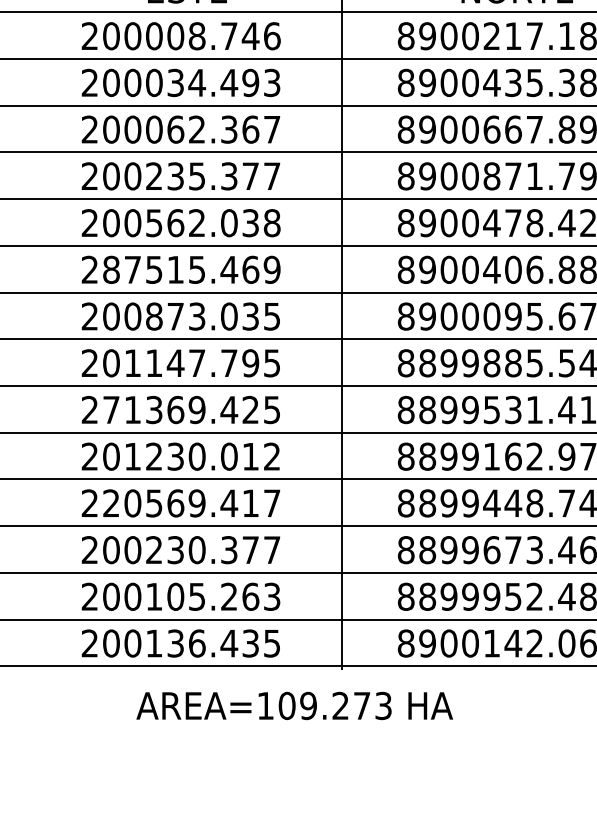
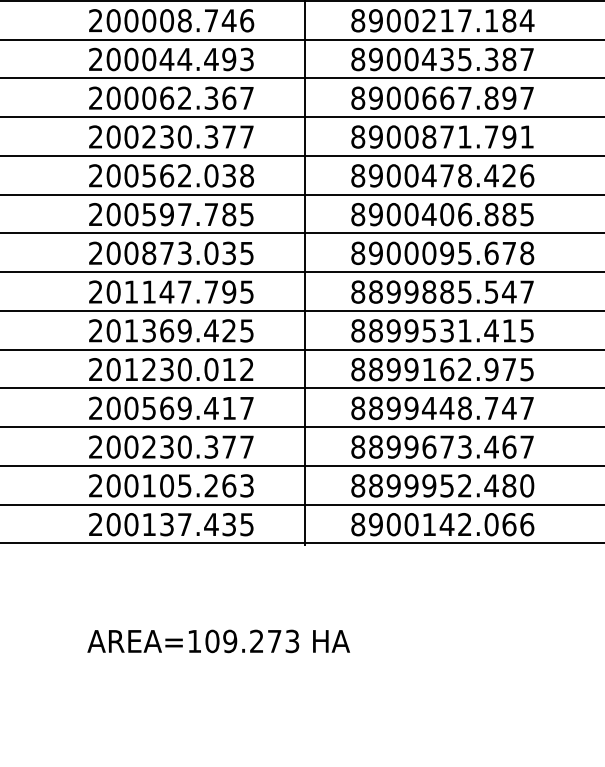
text: (175, 82) -> (166, 59), 200034.493 -> 200044.493
text: (196, 175) -> (184, 136), 200235.377 -> 200230.377
text: (190, 269) -> (179, 214), 287515.469 -> 200597.785
text: (111, 409) -> (113, 330), 271369.425 -> 201369.425
text: (111, 503) -> (113, 408), 220569.417 -> 200569.417
text: (196, 643) -> (184, 524), 200136.435 -> 200137.435
text: (294, 706) -> (218, 641), moved

